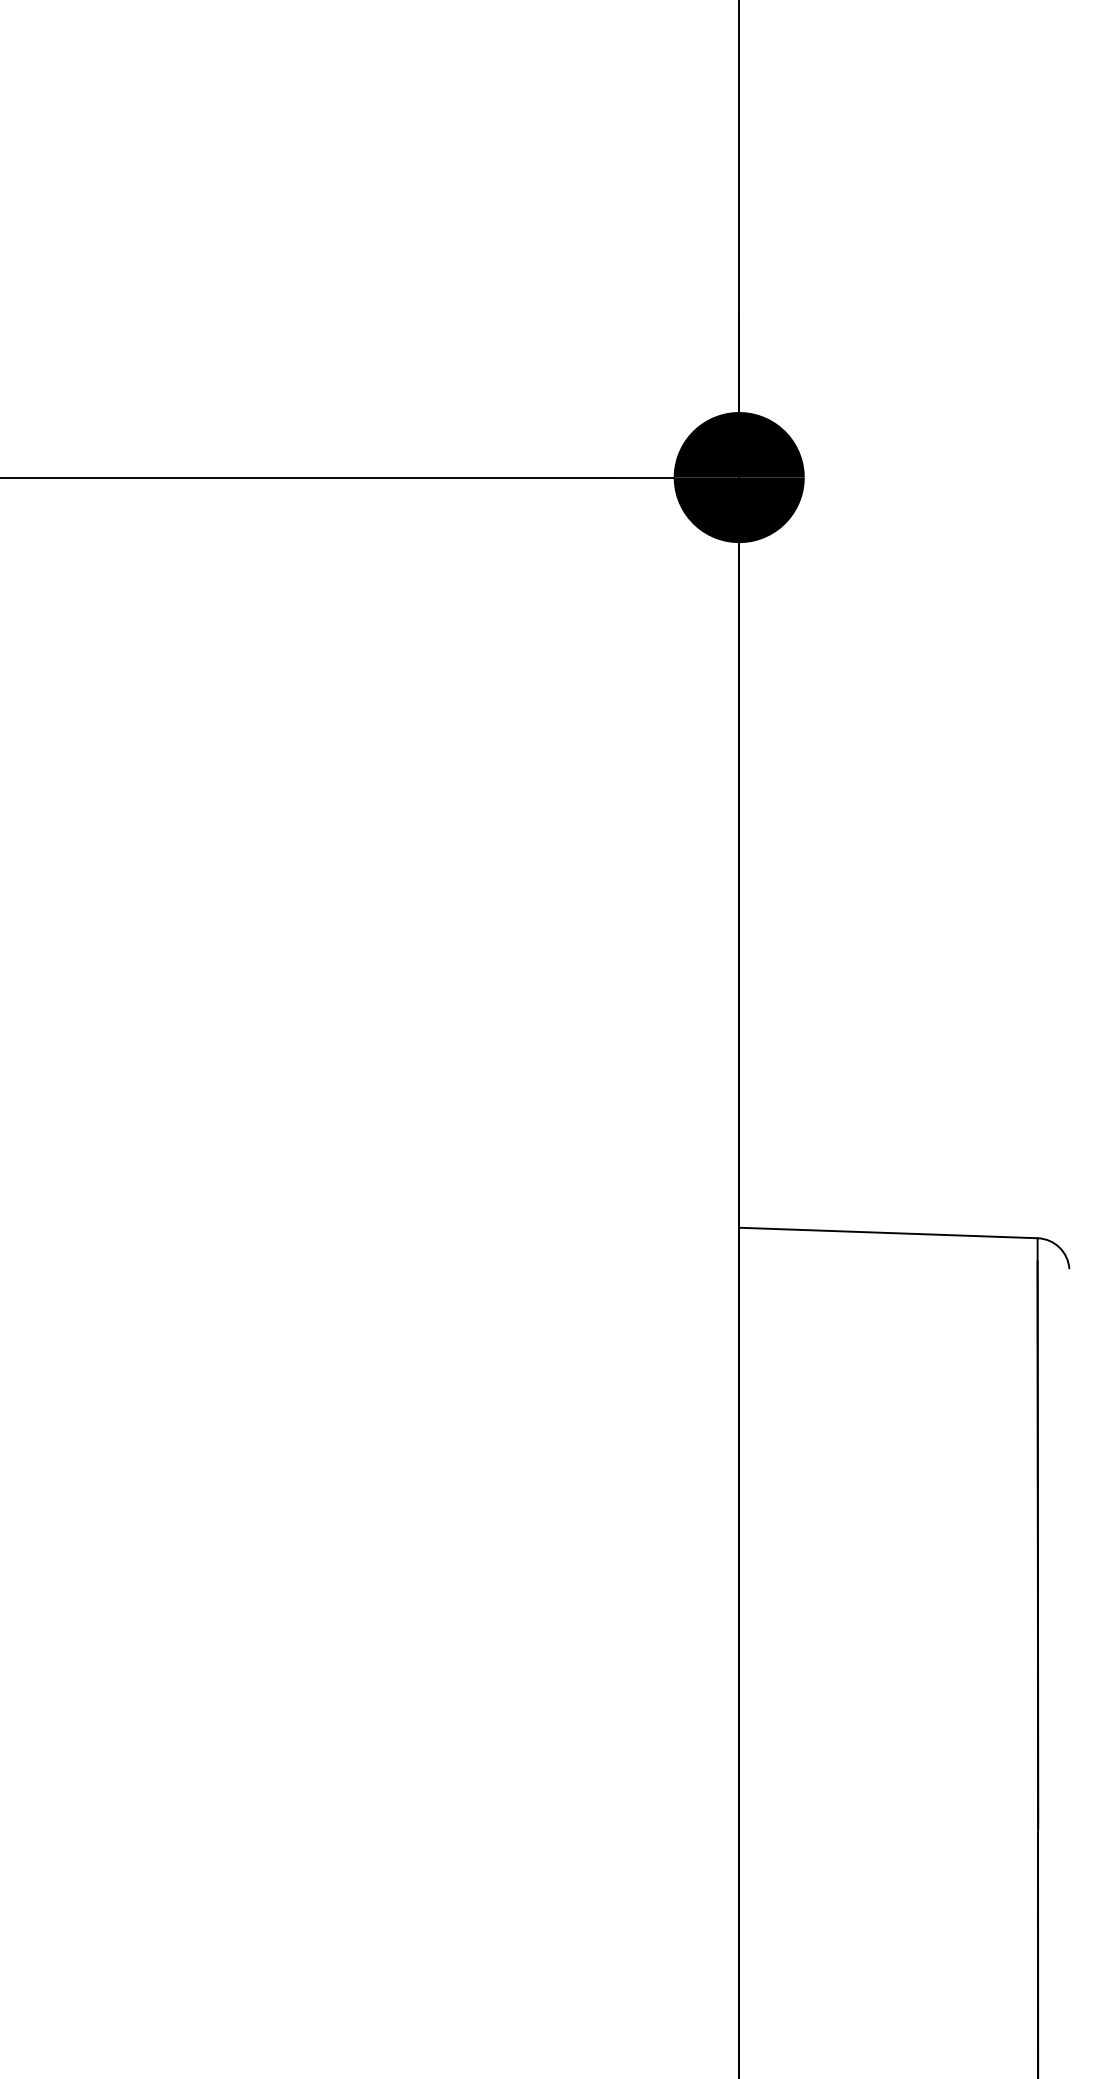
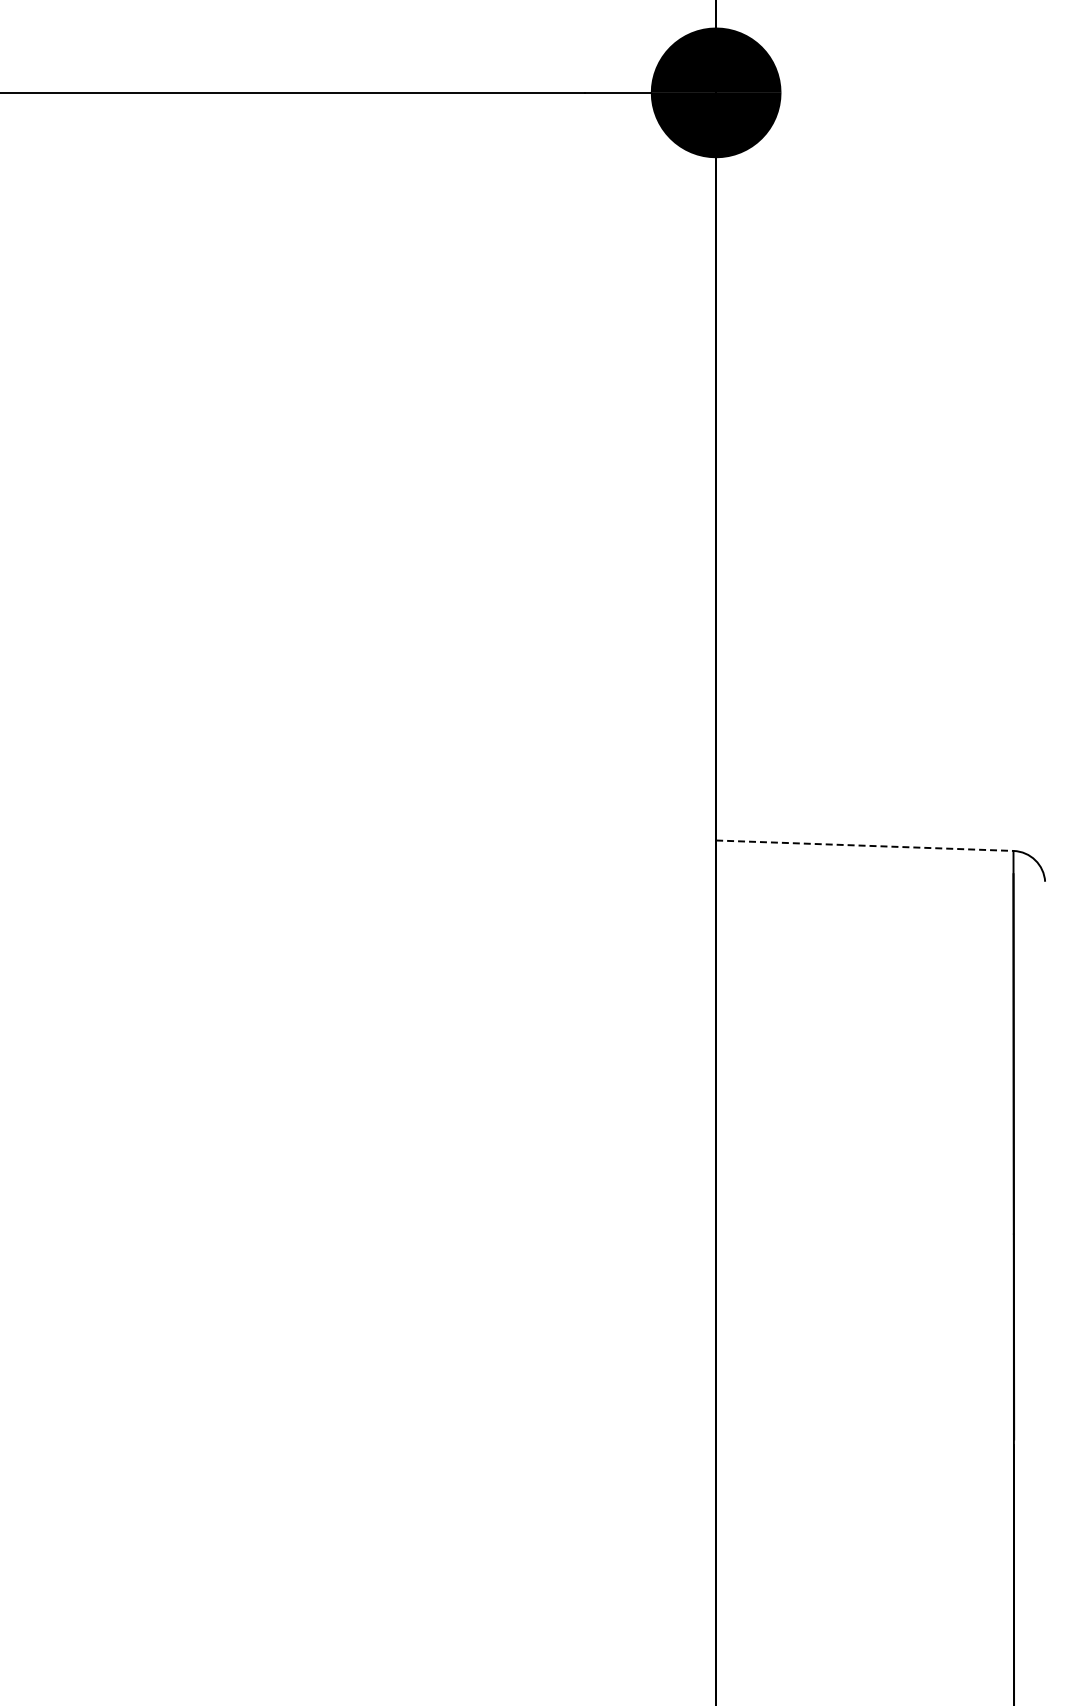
line: (888, 1233) -> (864, 846), solid -> dashed

